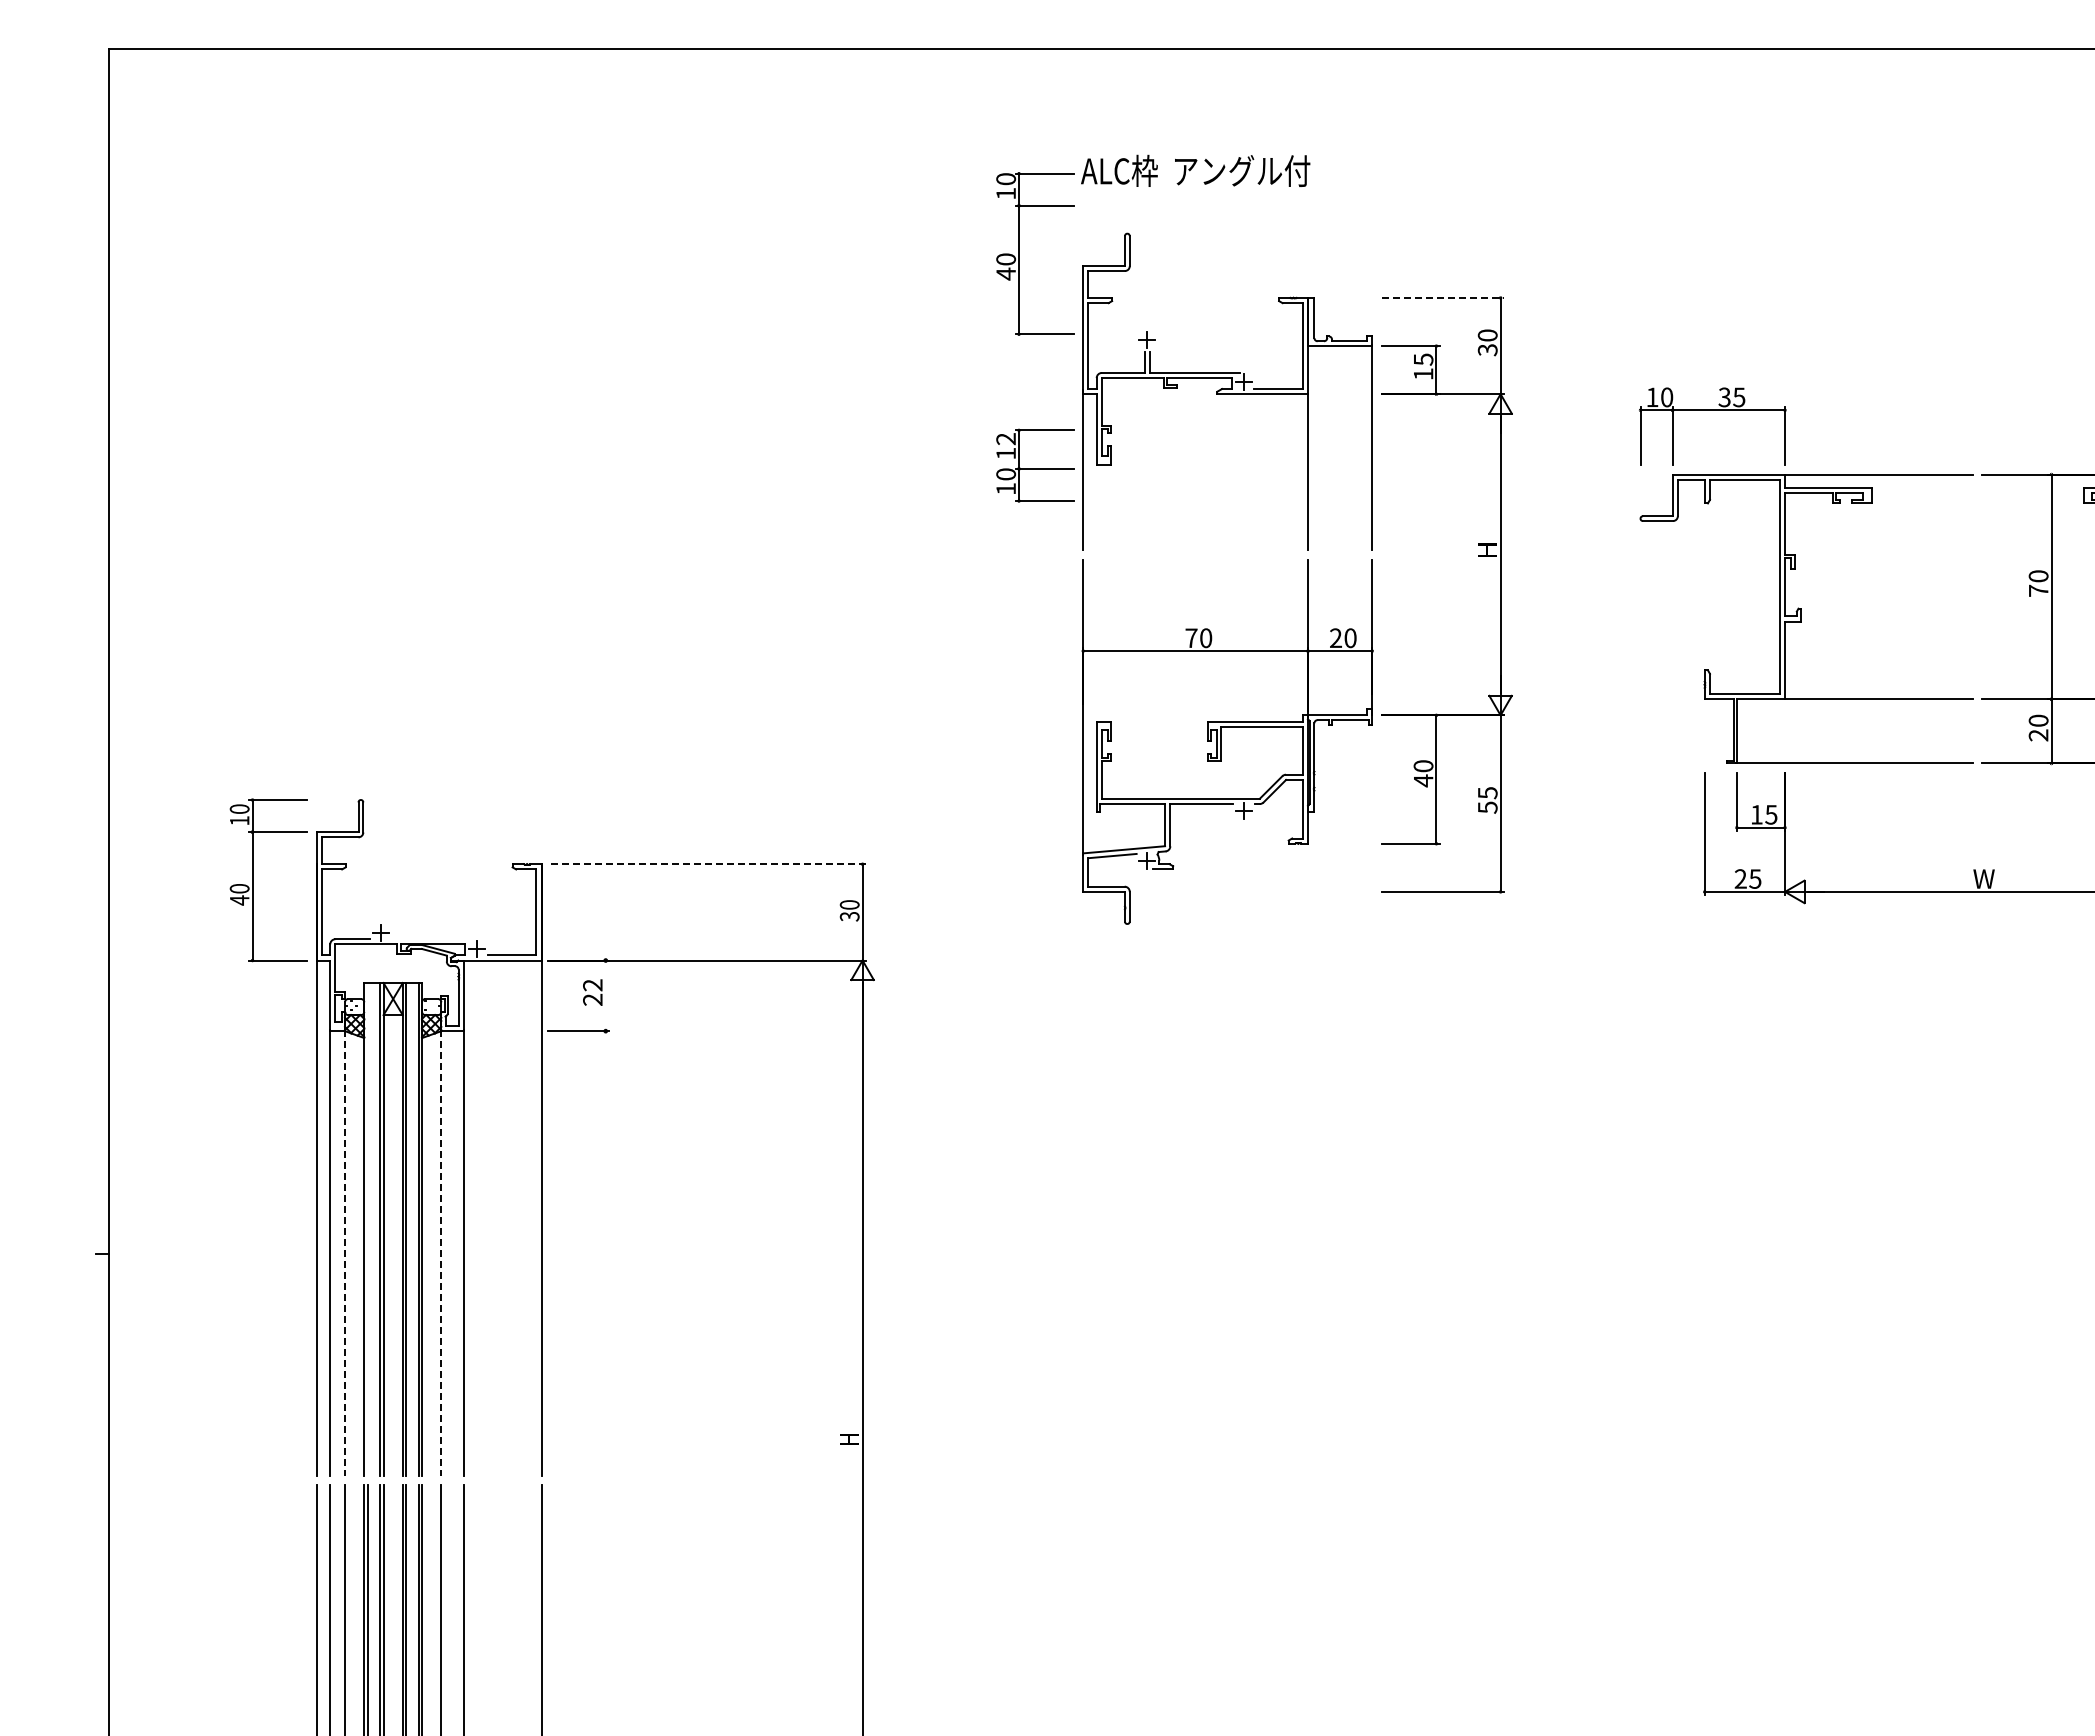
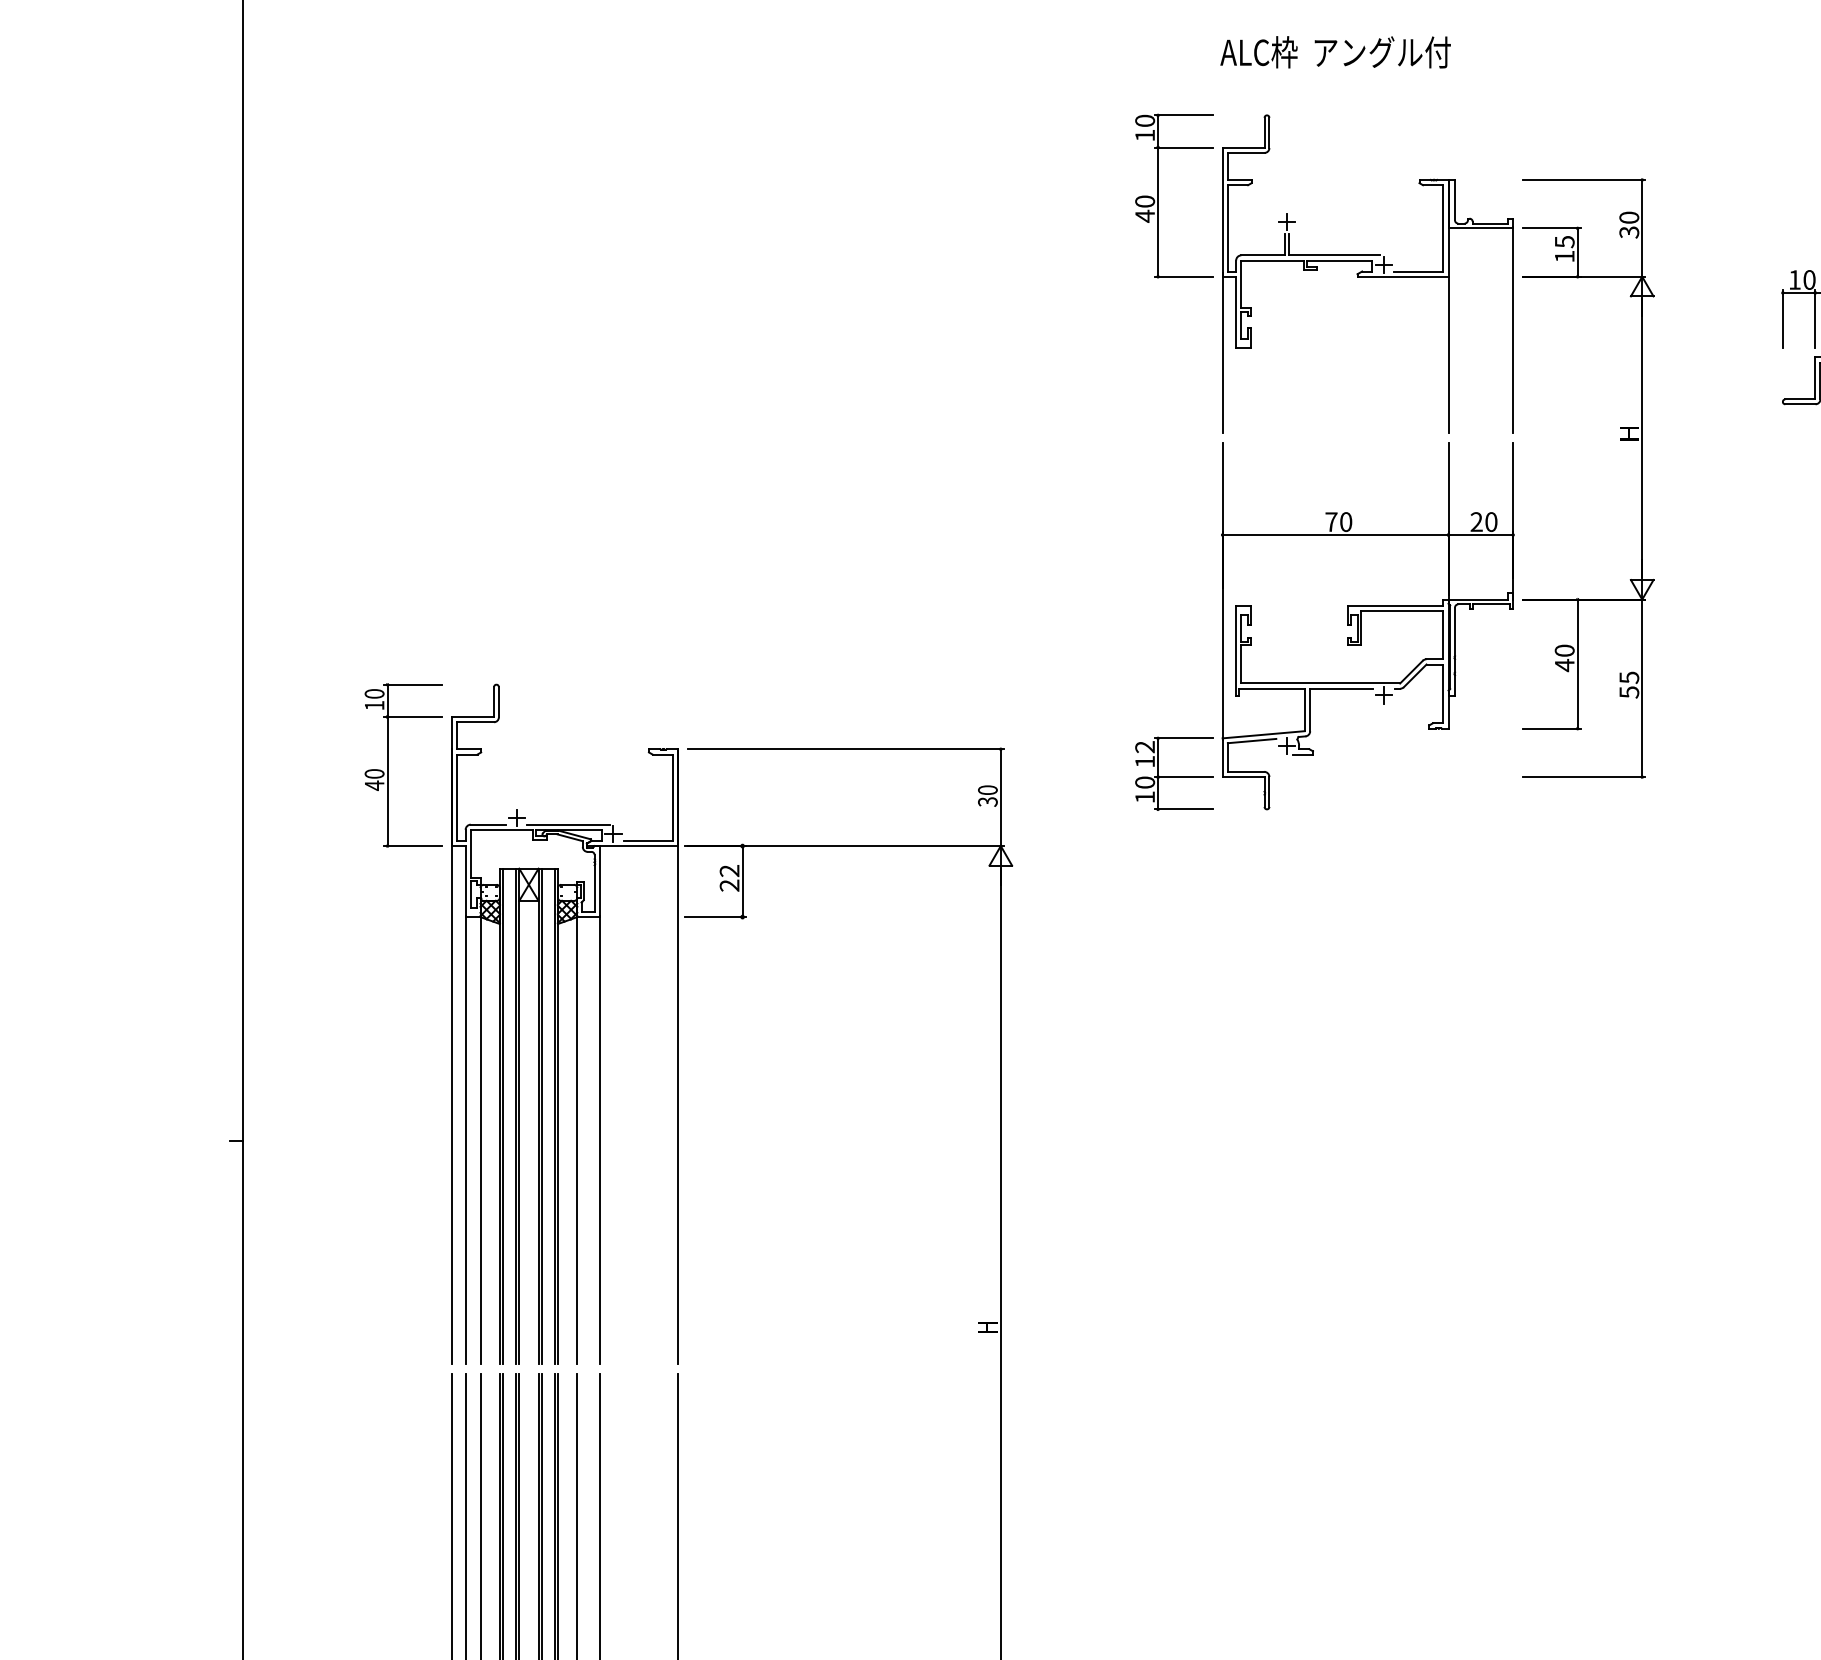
part: (1019, 253) -> (1158, 195), moved
line: (1443, 297) -> (1584, 179), dashed -> solid
part: (1035, 465) -> (1174, 773), moved
line: (708, 864) -> (845, 749), dashed -> solid
line: (432, 939) -> (568, 824), added
line: (605, 995) -> (742, 881), added
line: (367, 1229) -> (503, 1116), added
line: (345, 1253) -> (480, 1140), dashed -> solid
line: (441, 1253) -> (577, 1140), dashed -> solid

